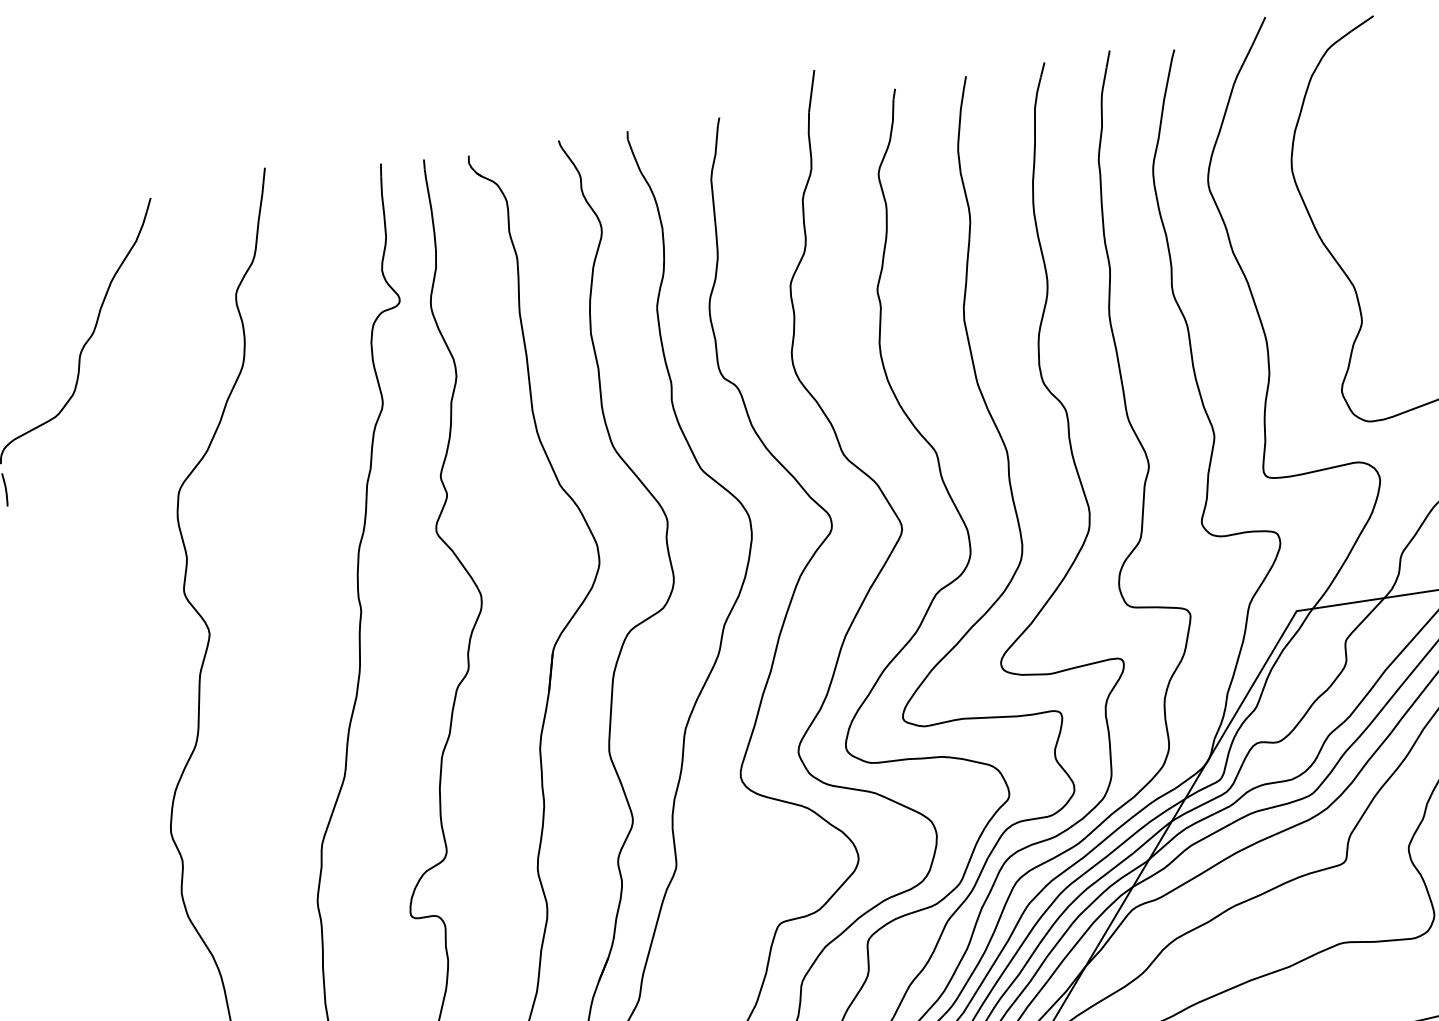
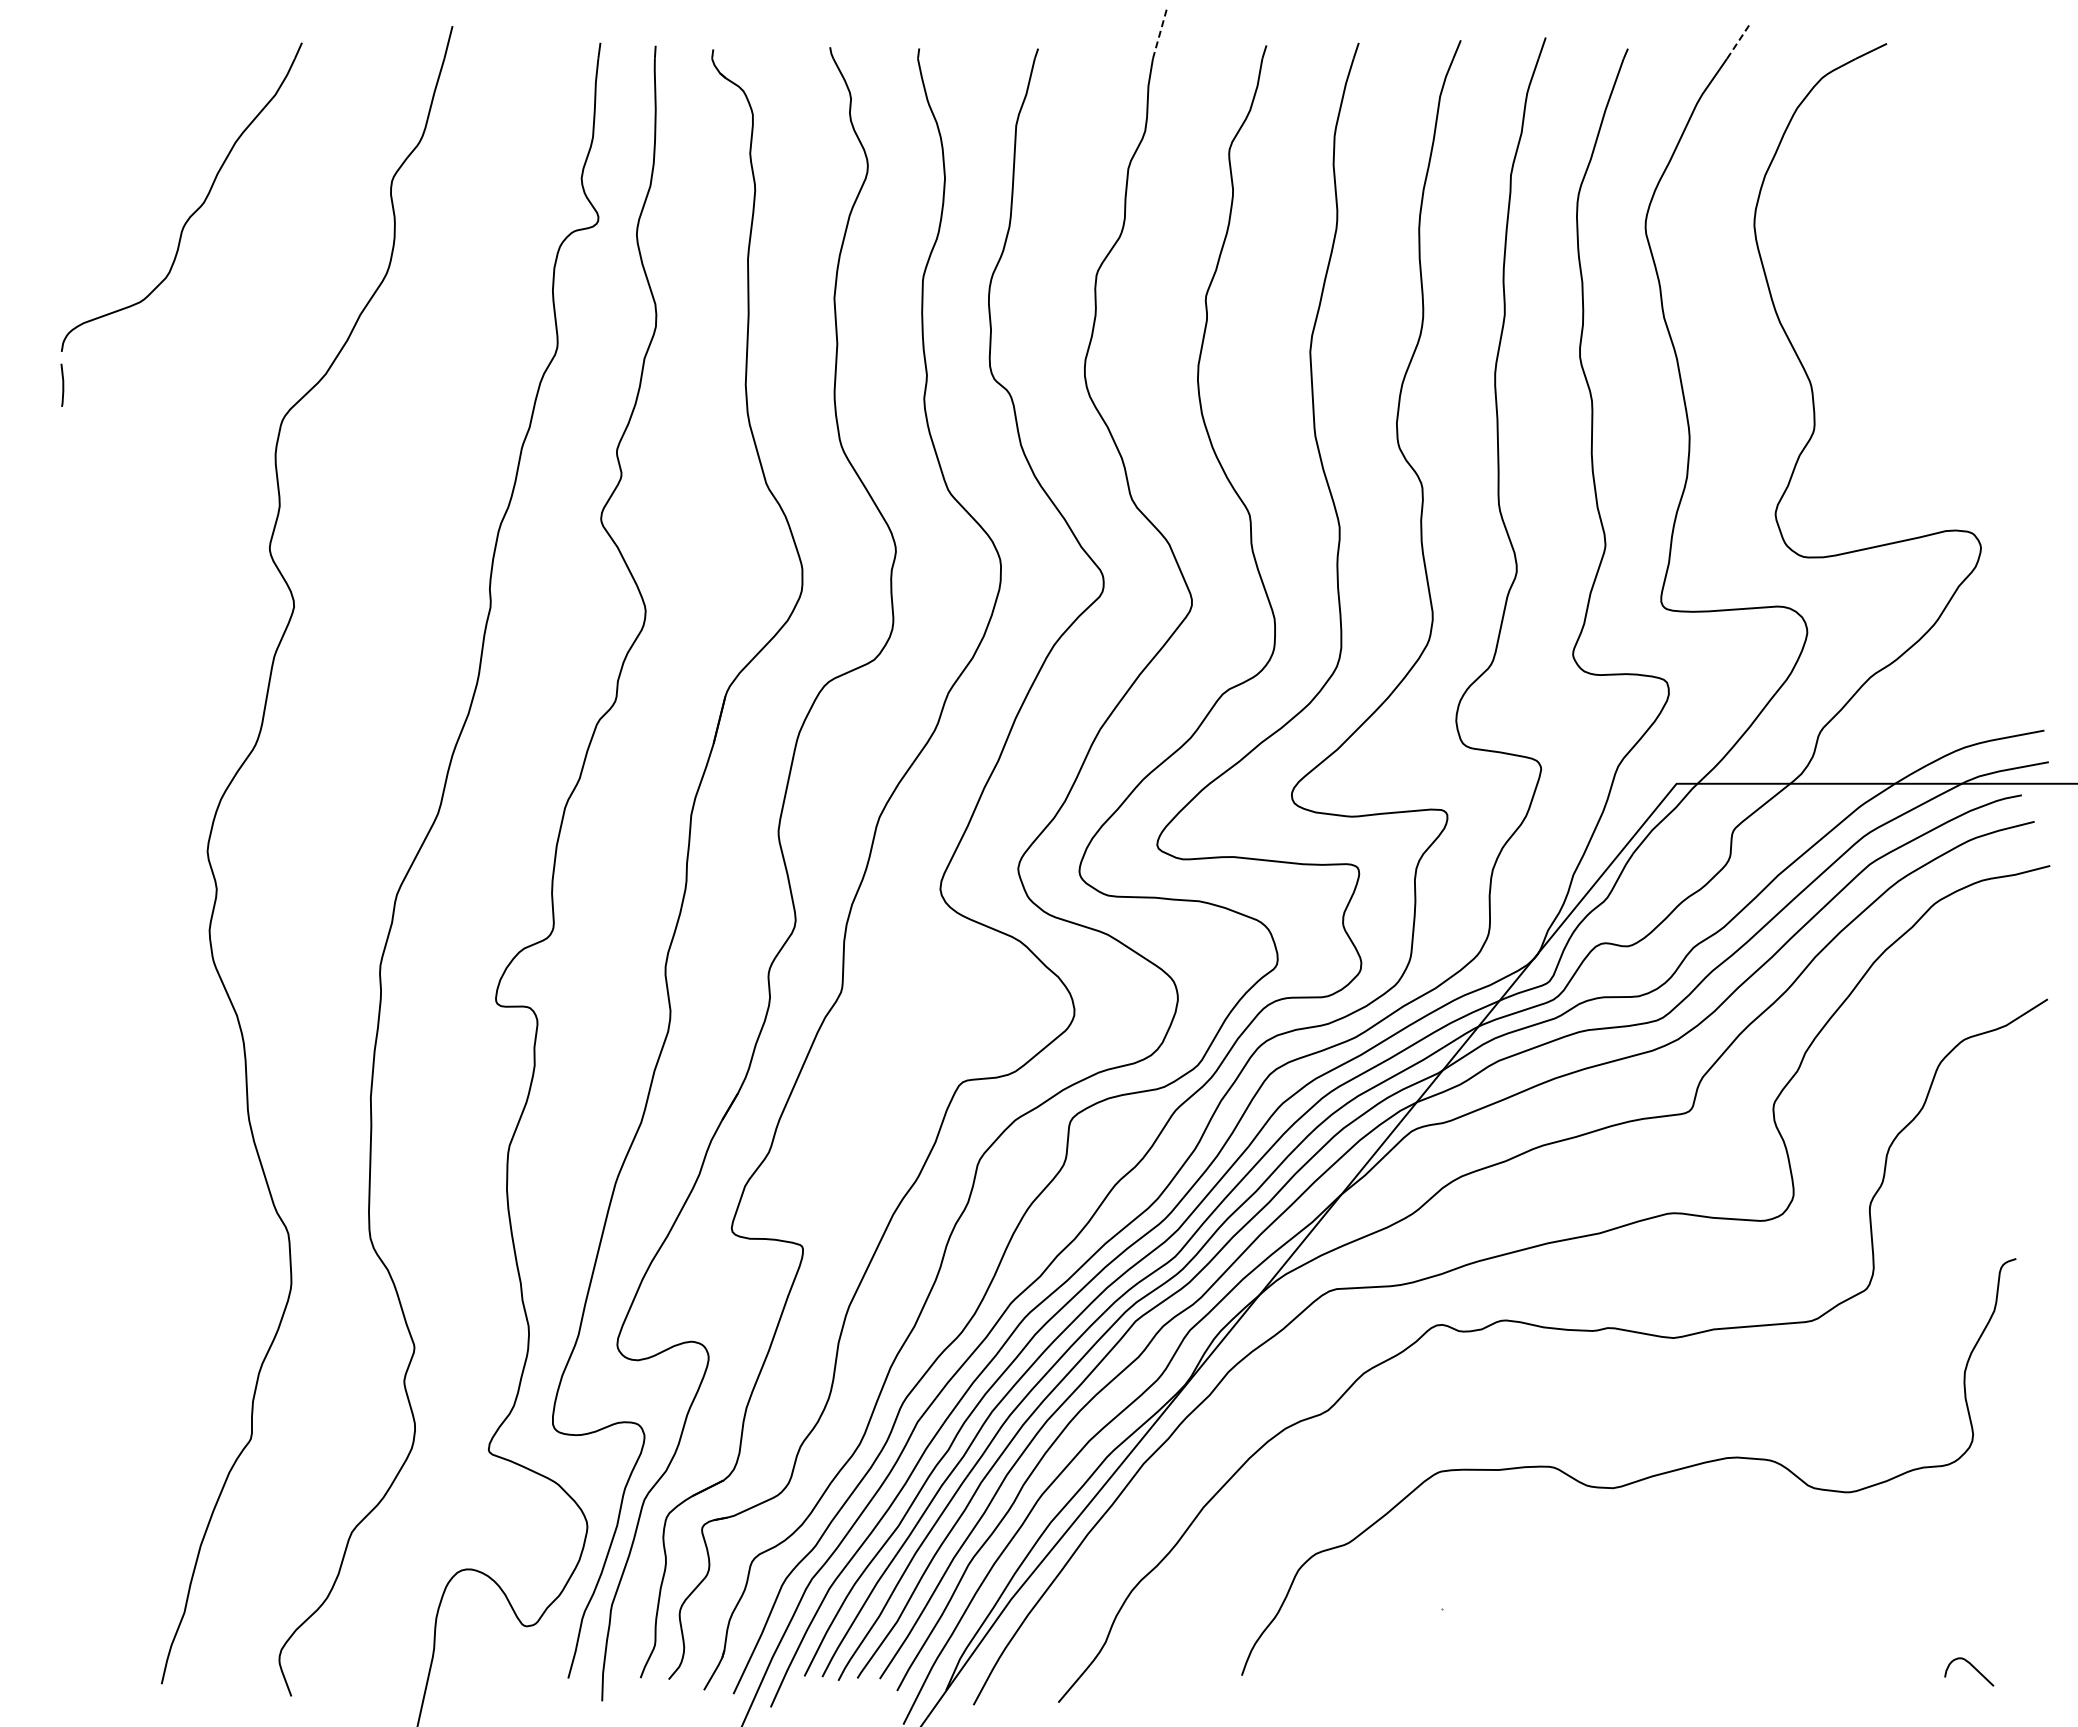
line: (1258, 31) -> (1738, 41), solid -> dashed
line: (811, 91) -> (1160, 32), solid -> dashed

